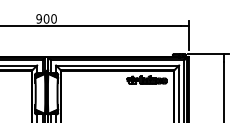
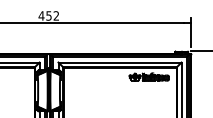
text: (46, 18) -> (48, 15), 900 -> 452

